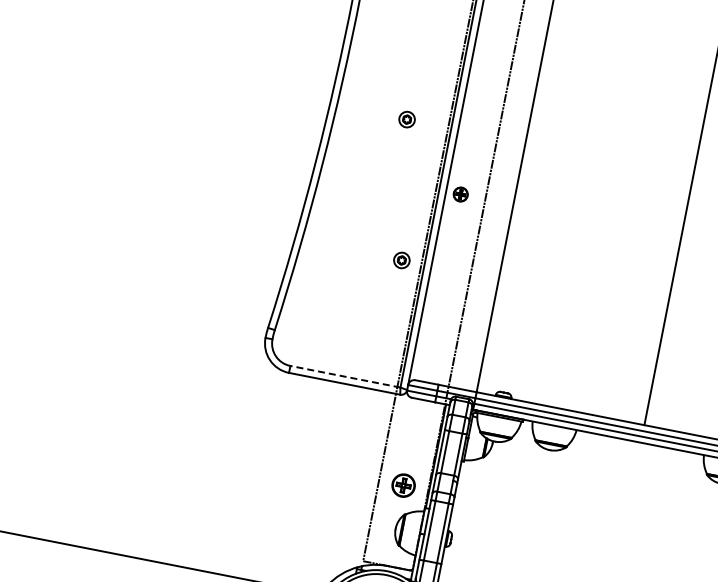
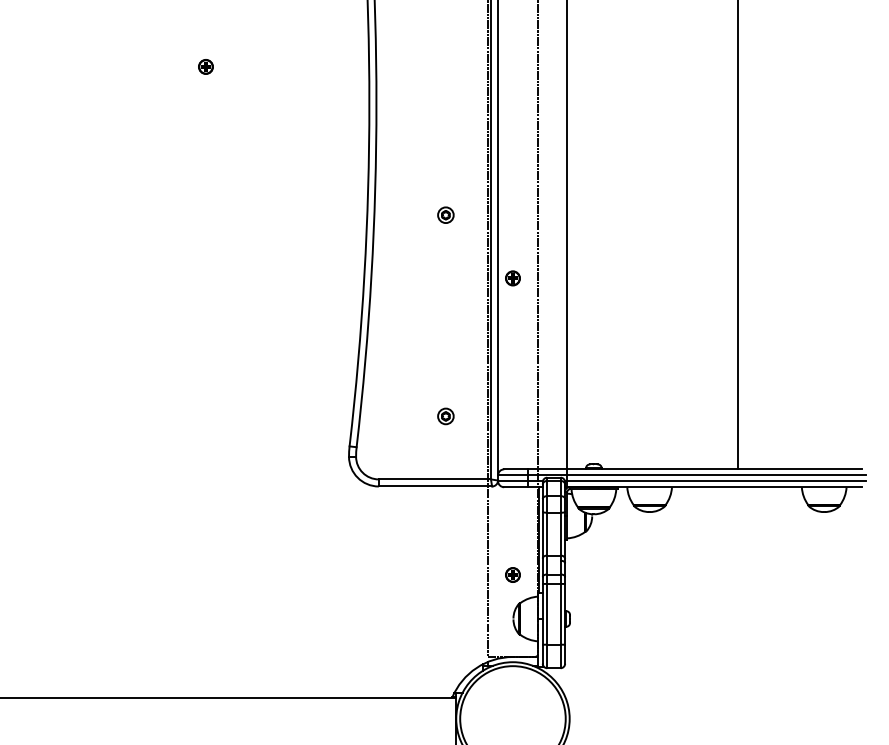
part: (401, 260) -> (445, 416), moved
line: (345, 376) -> (434, 479), dashed -> solid
part: (403, 485) -> (512, 574), size x0.62

